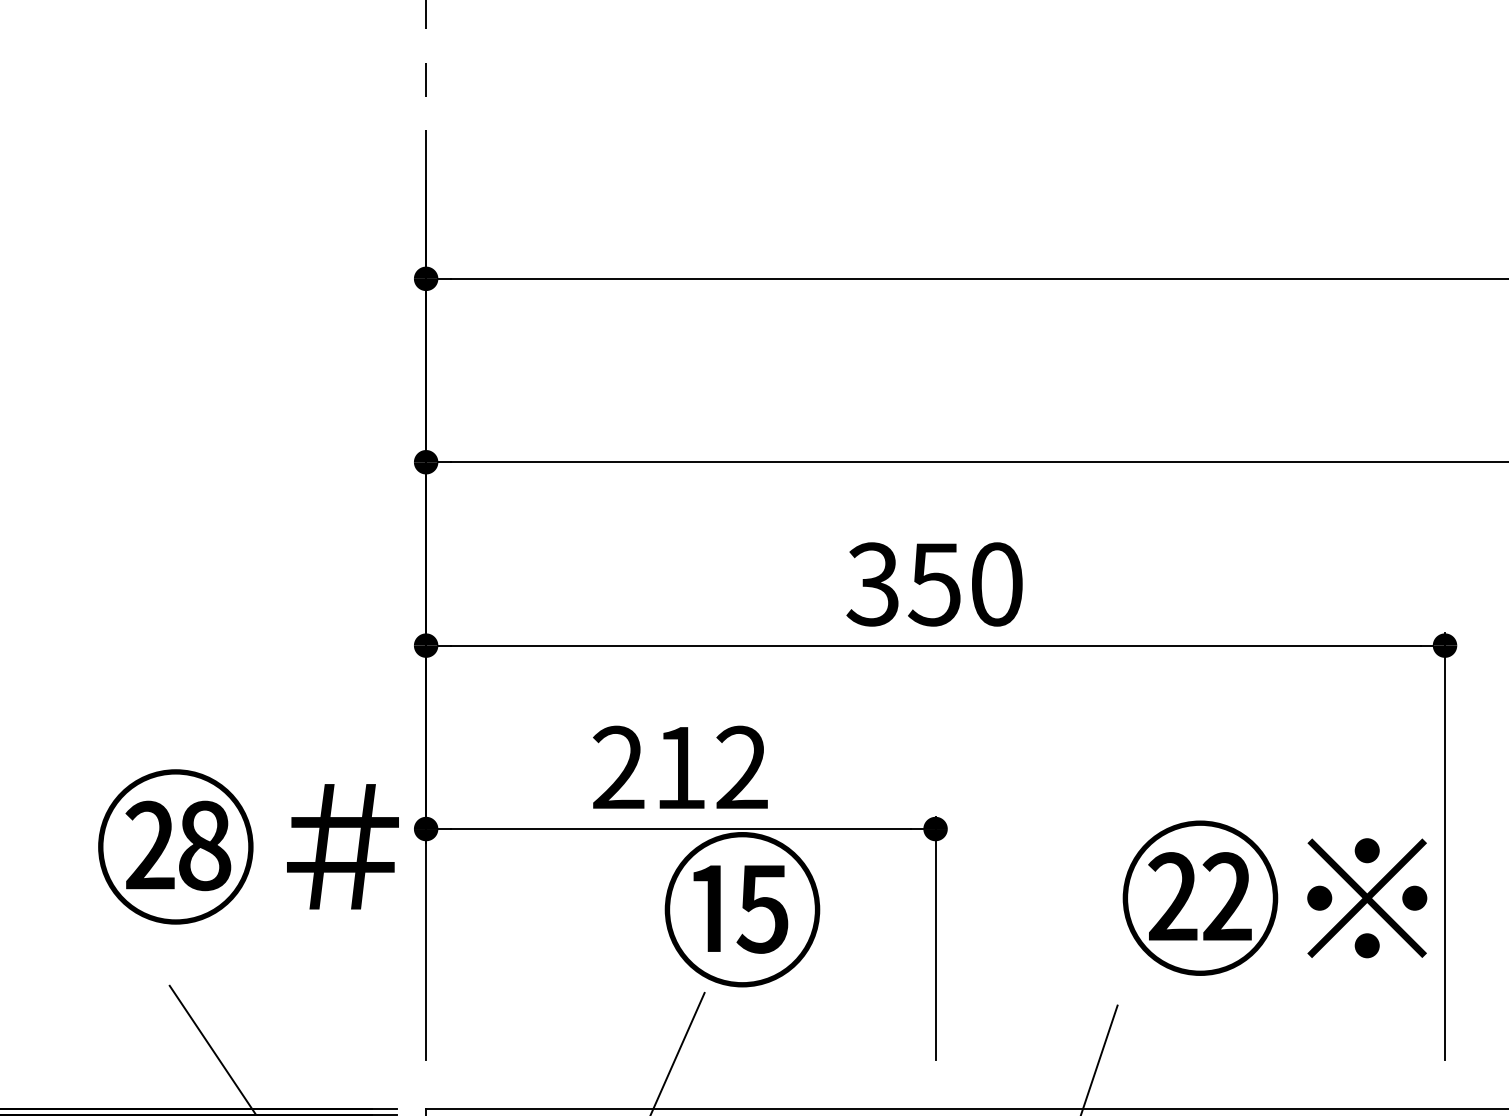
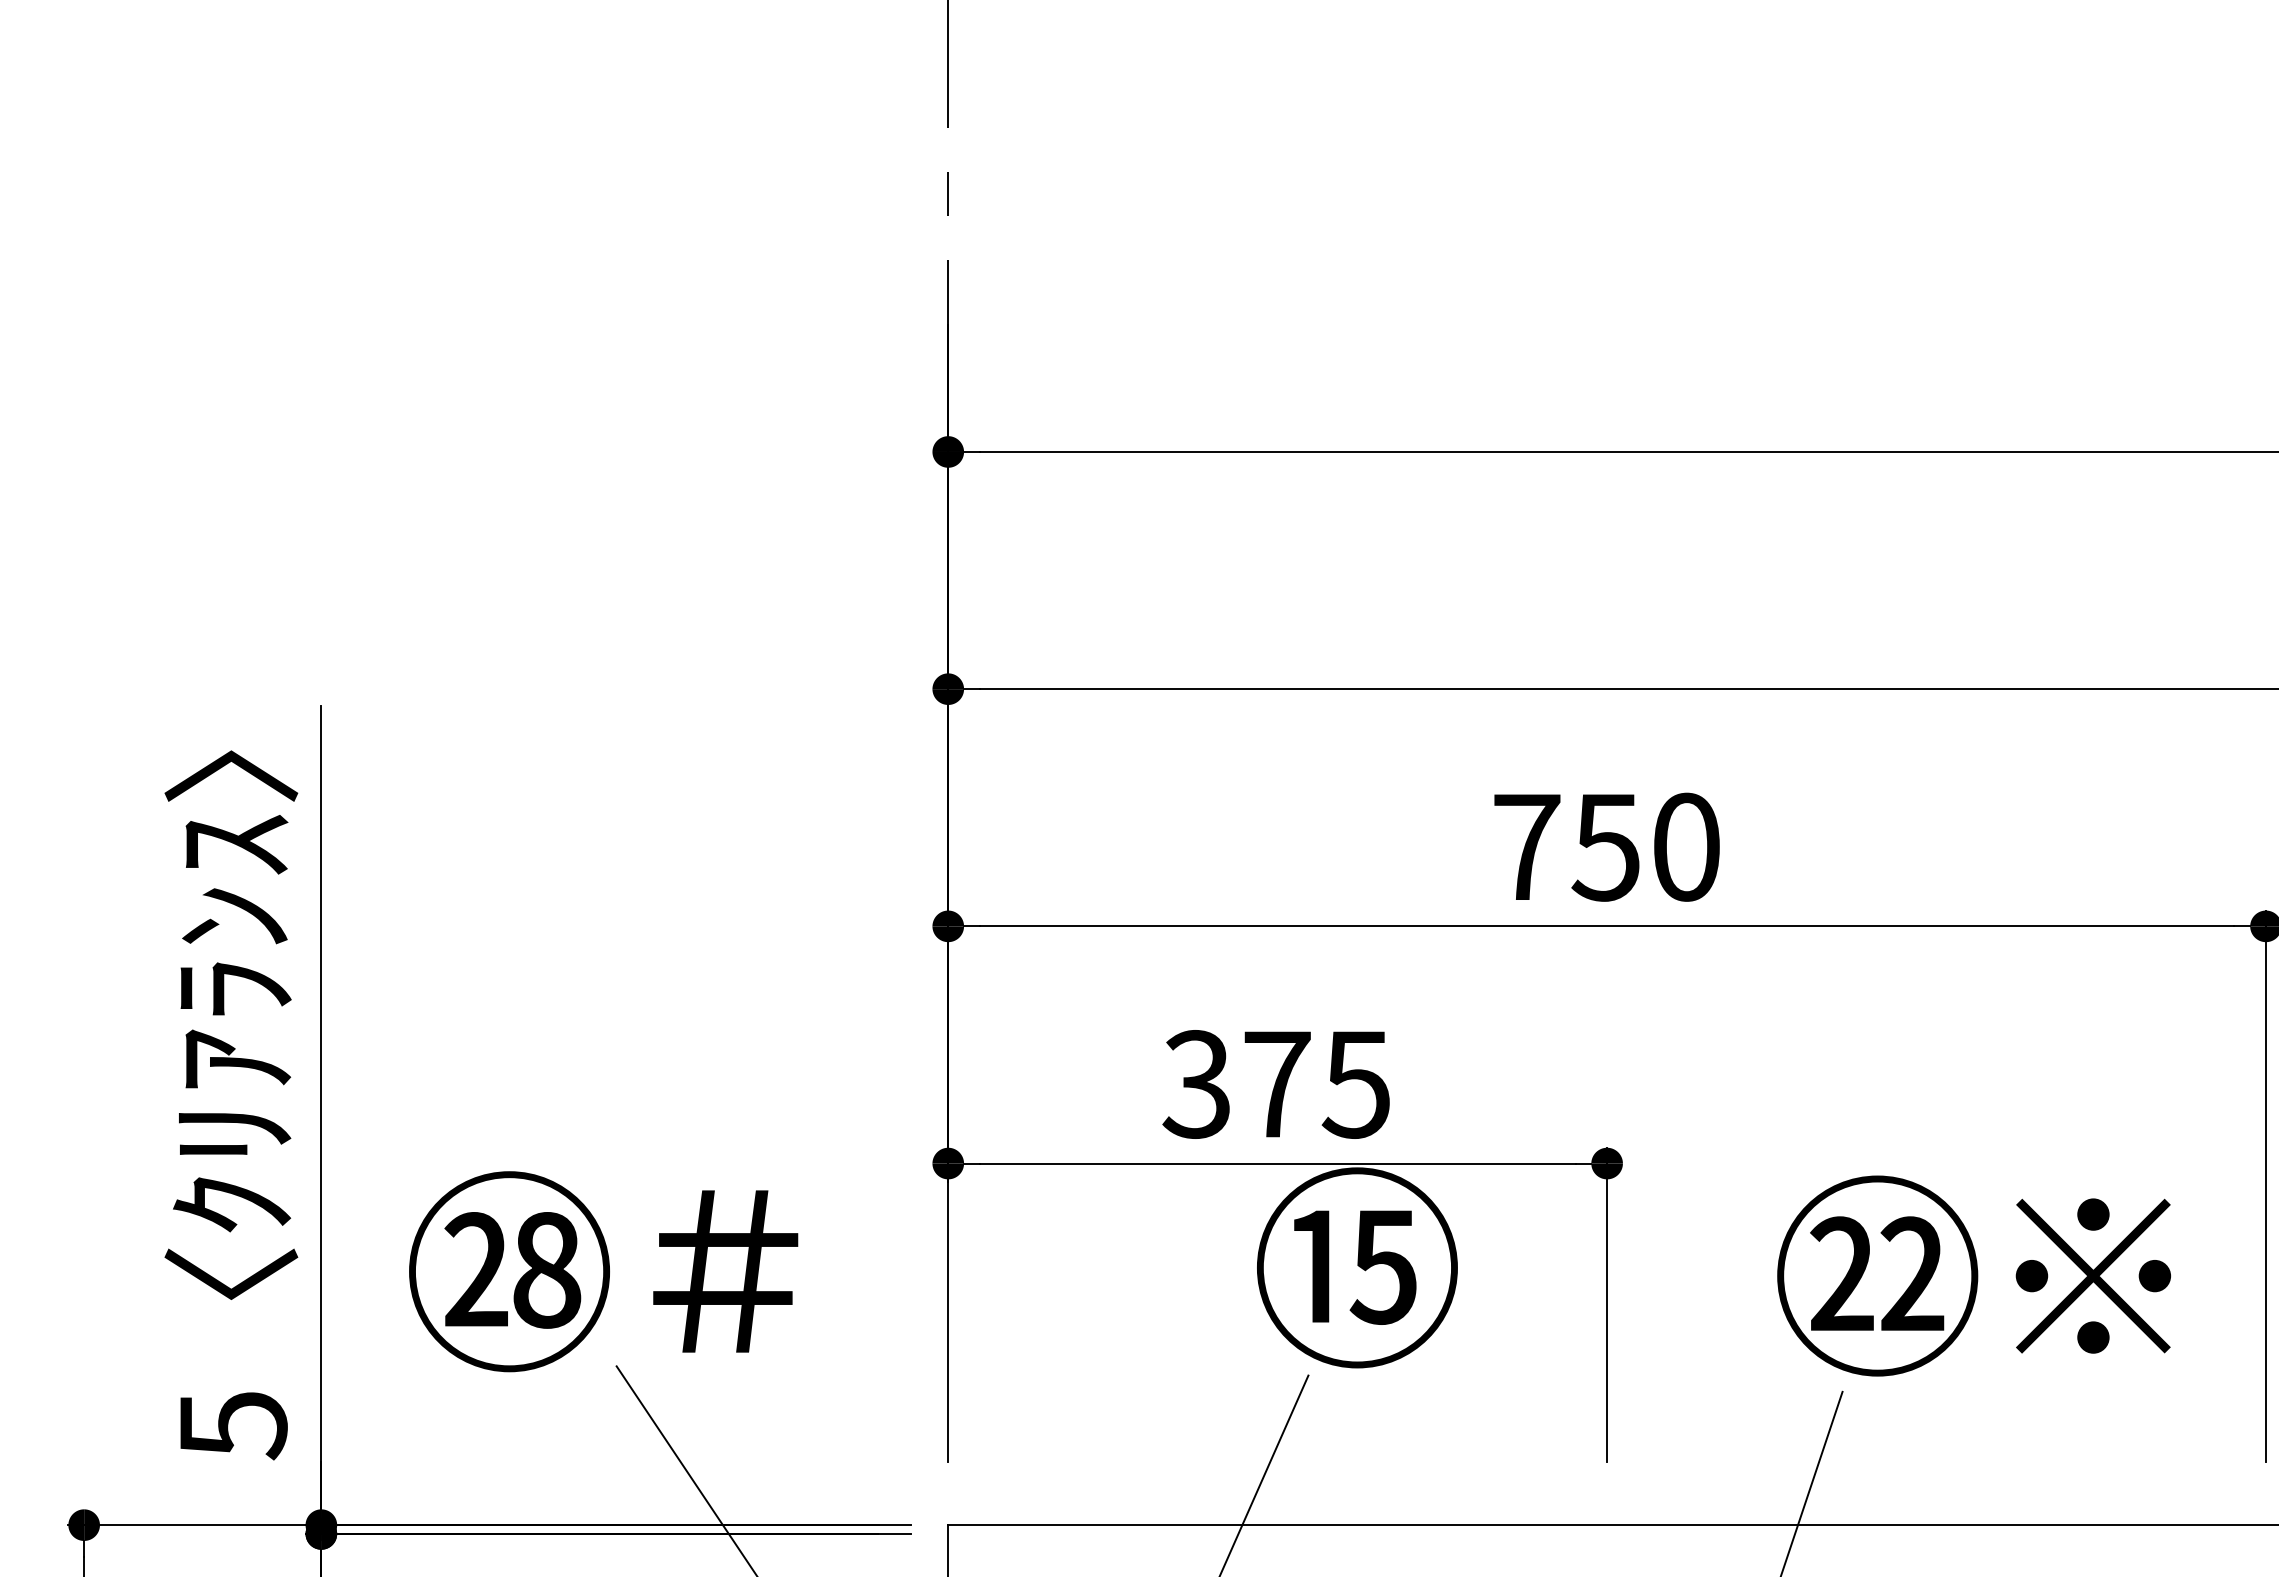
text: (872, 583) -> (1525, 846), 350 -> 750
text: (679, 767) -> (1276, 1084), 212 -> 375
text: (248, 846) -> (603, 1271), moved
text: (1274, 897) -> (1973, 1275), moved

